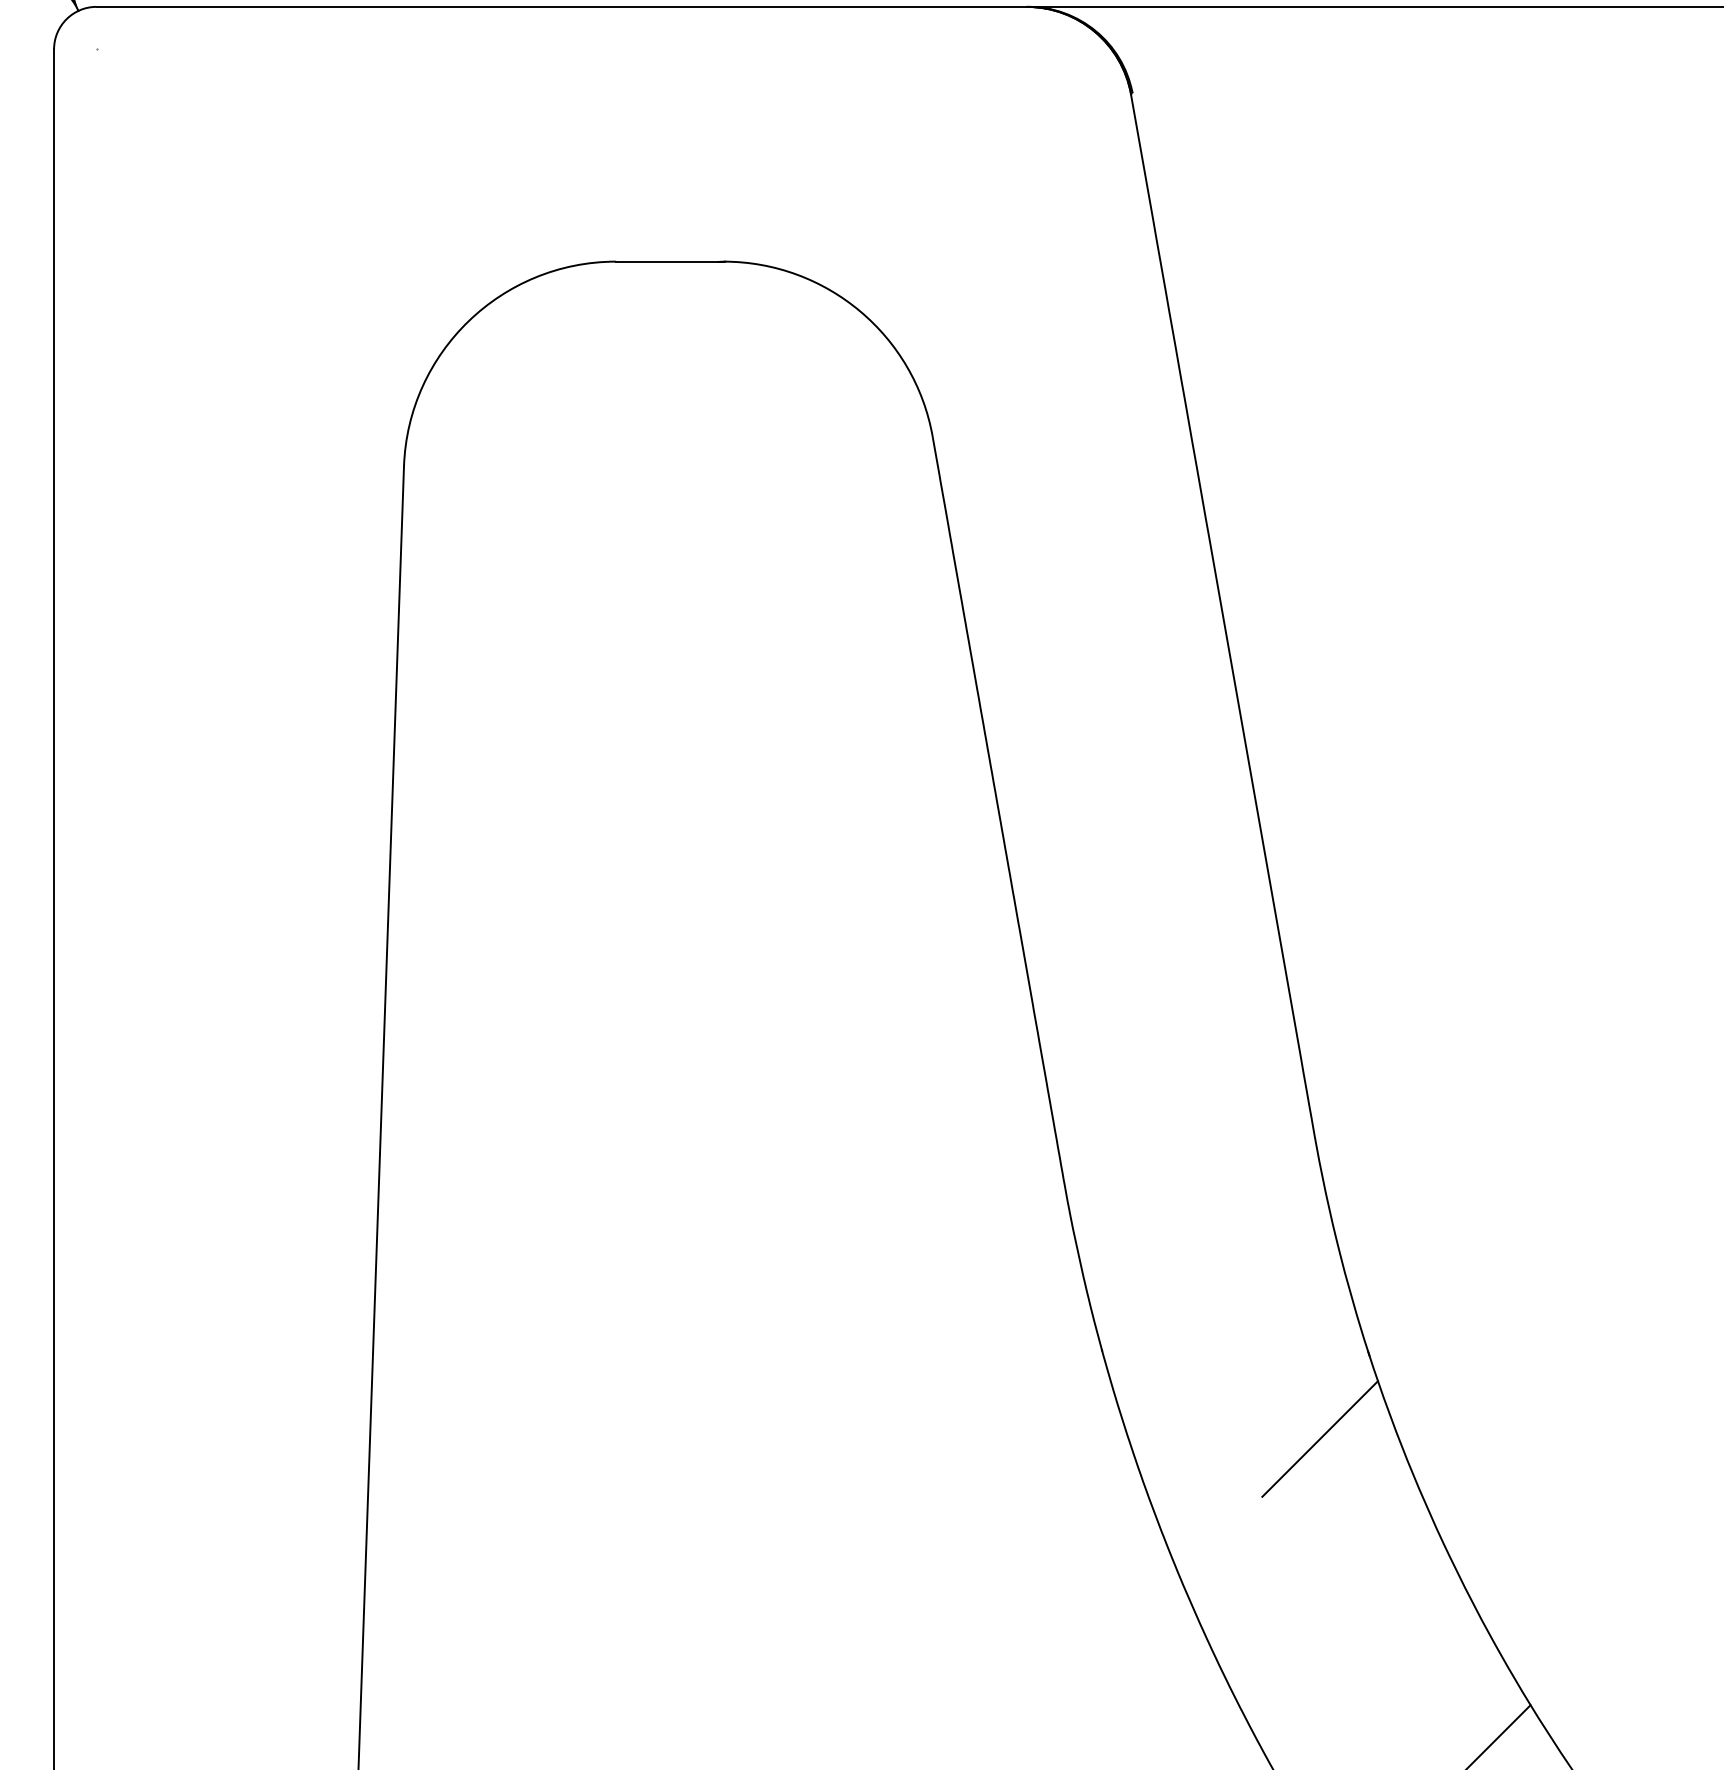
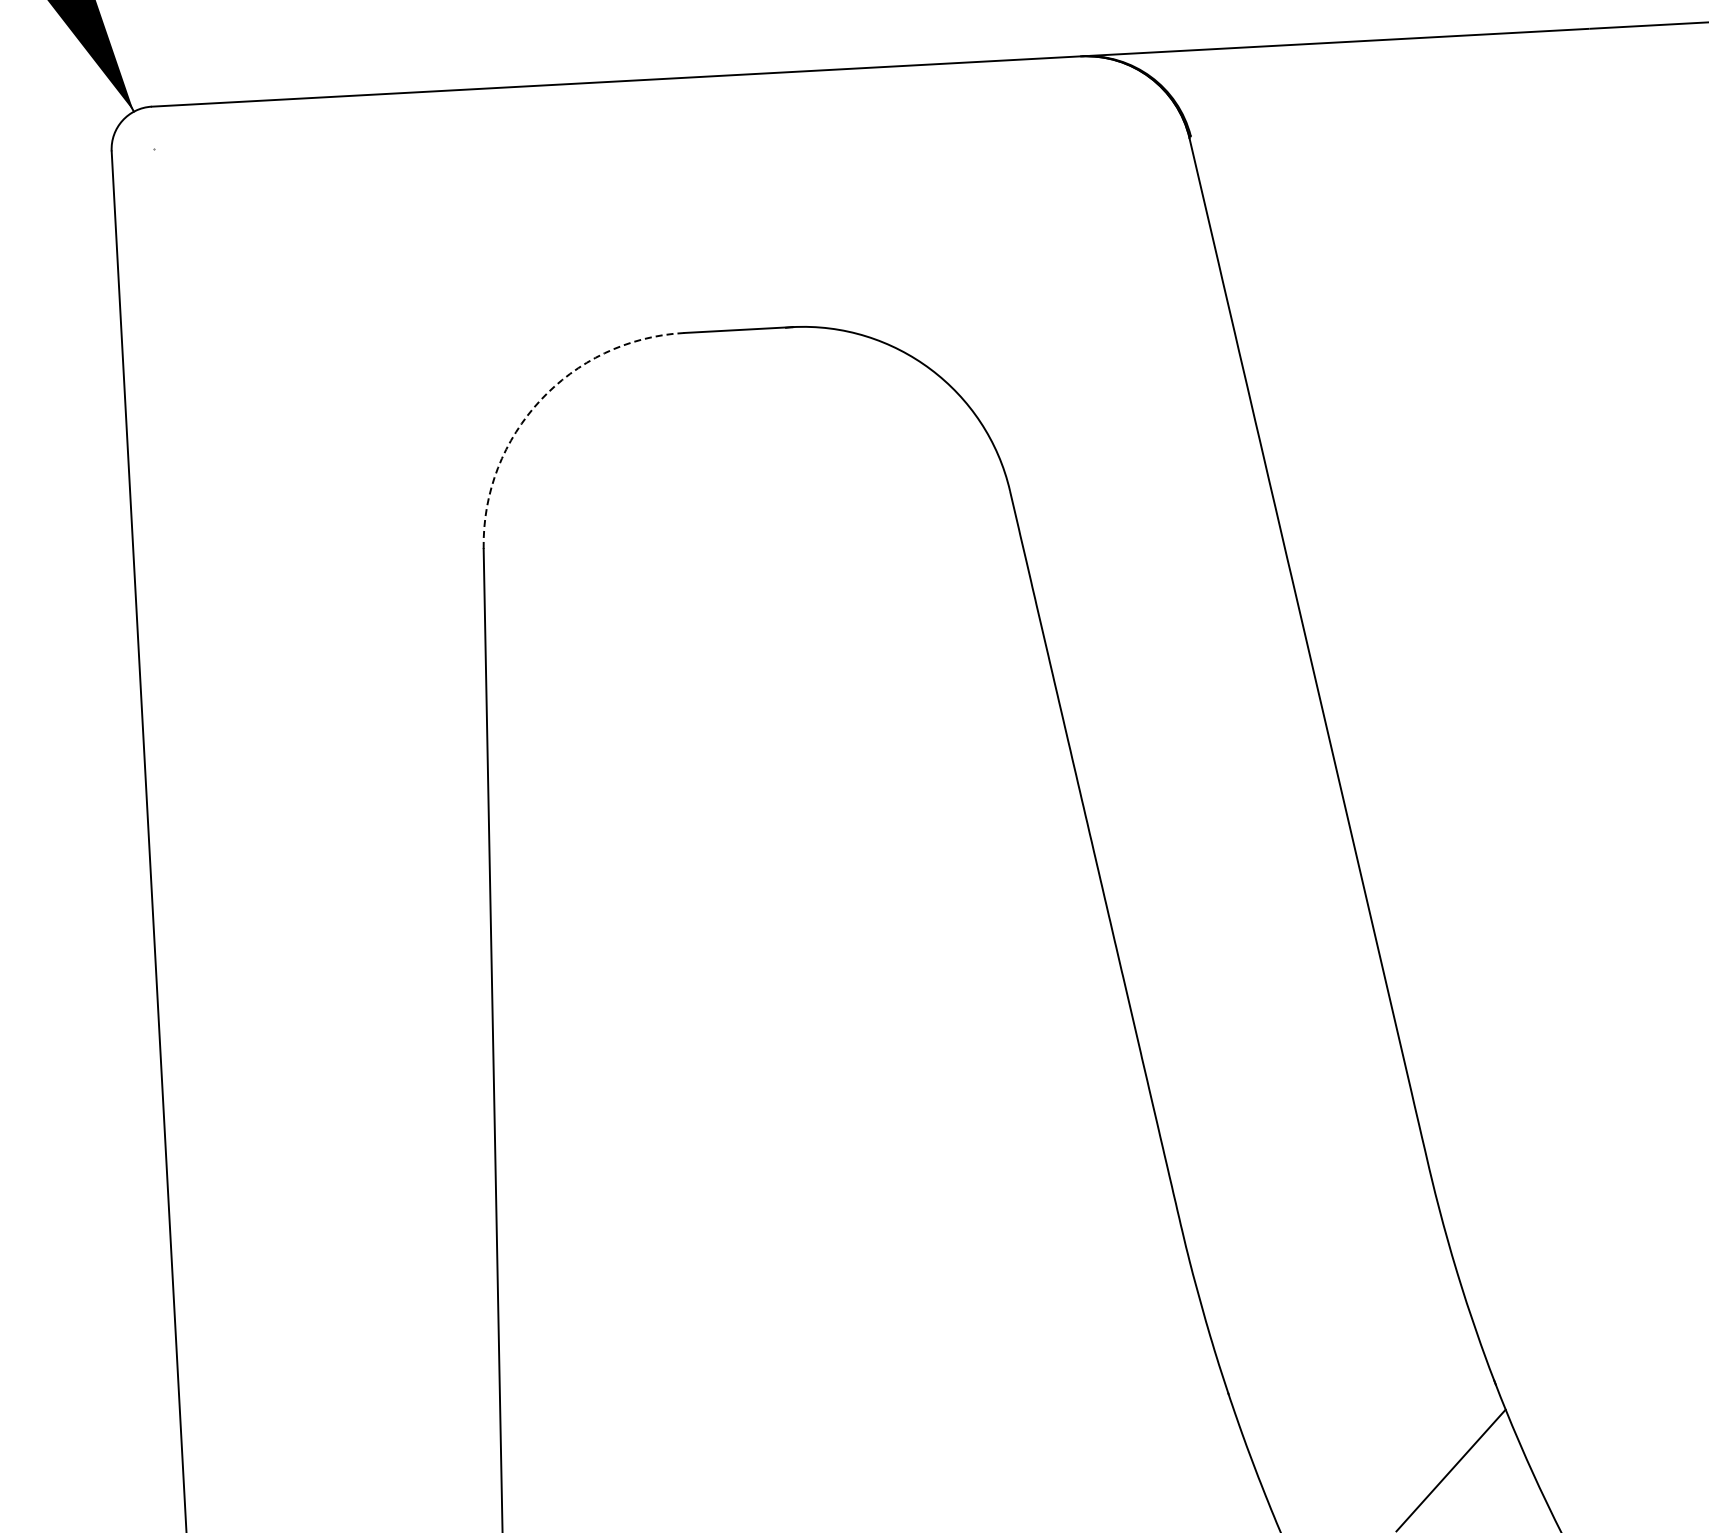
arc: (468, 321) -> (540, 400), solid -> dashed

